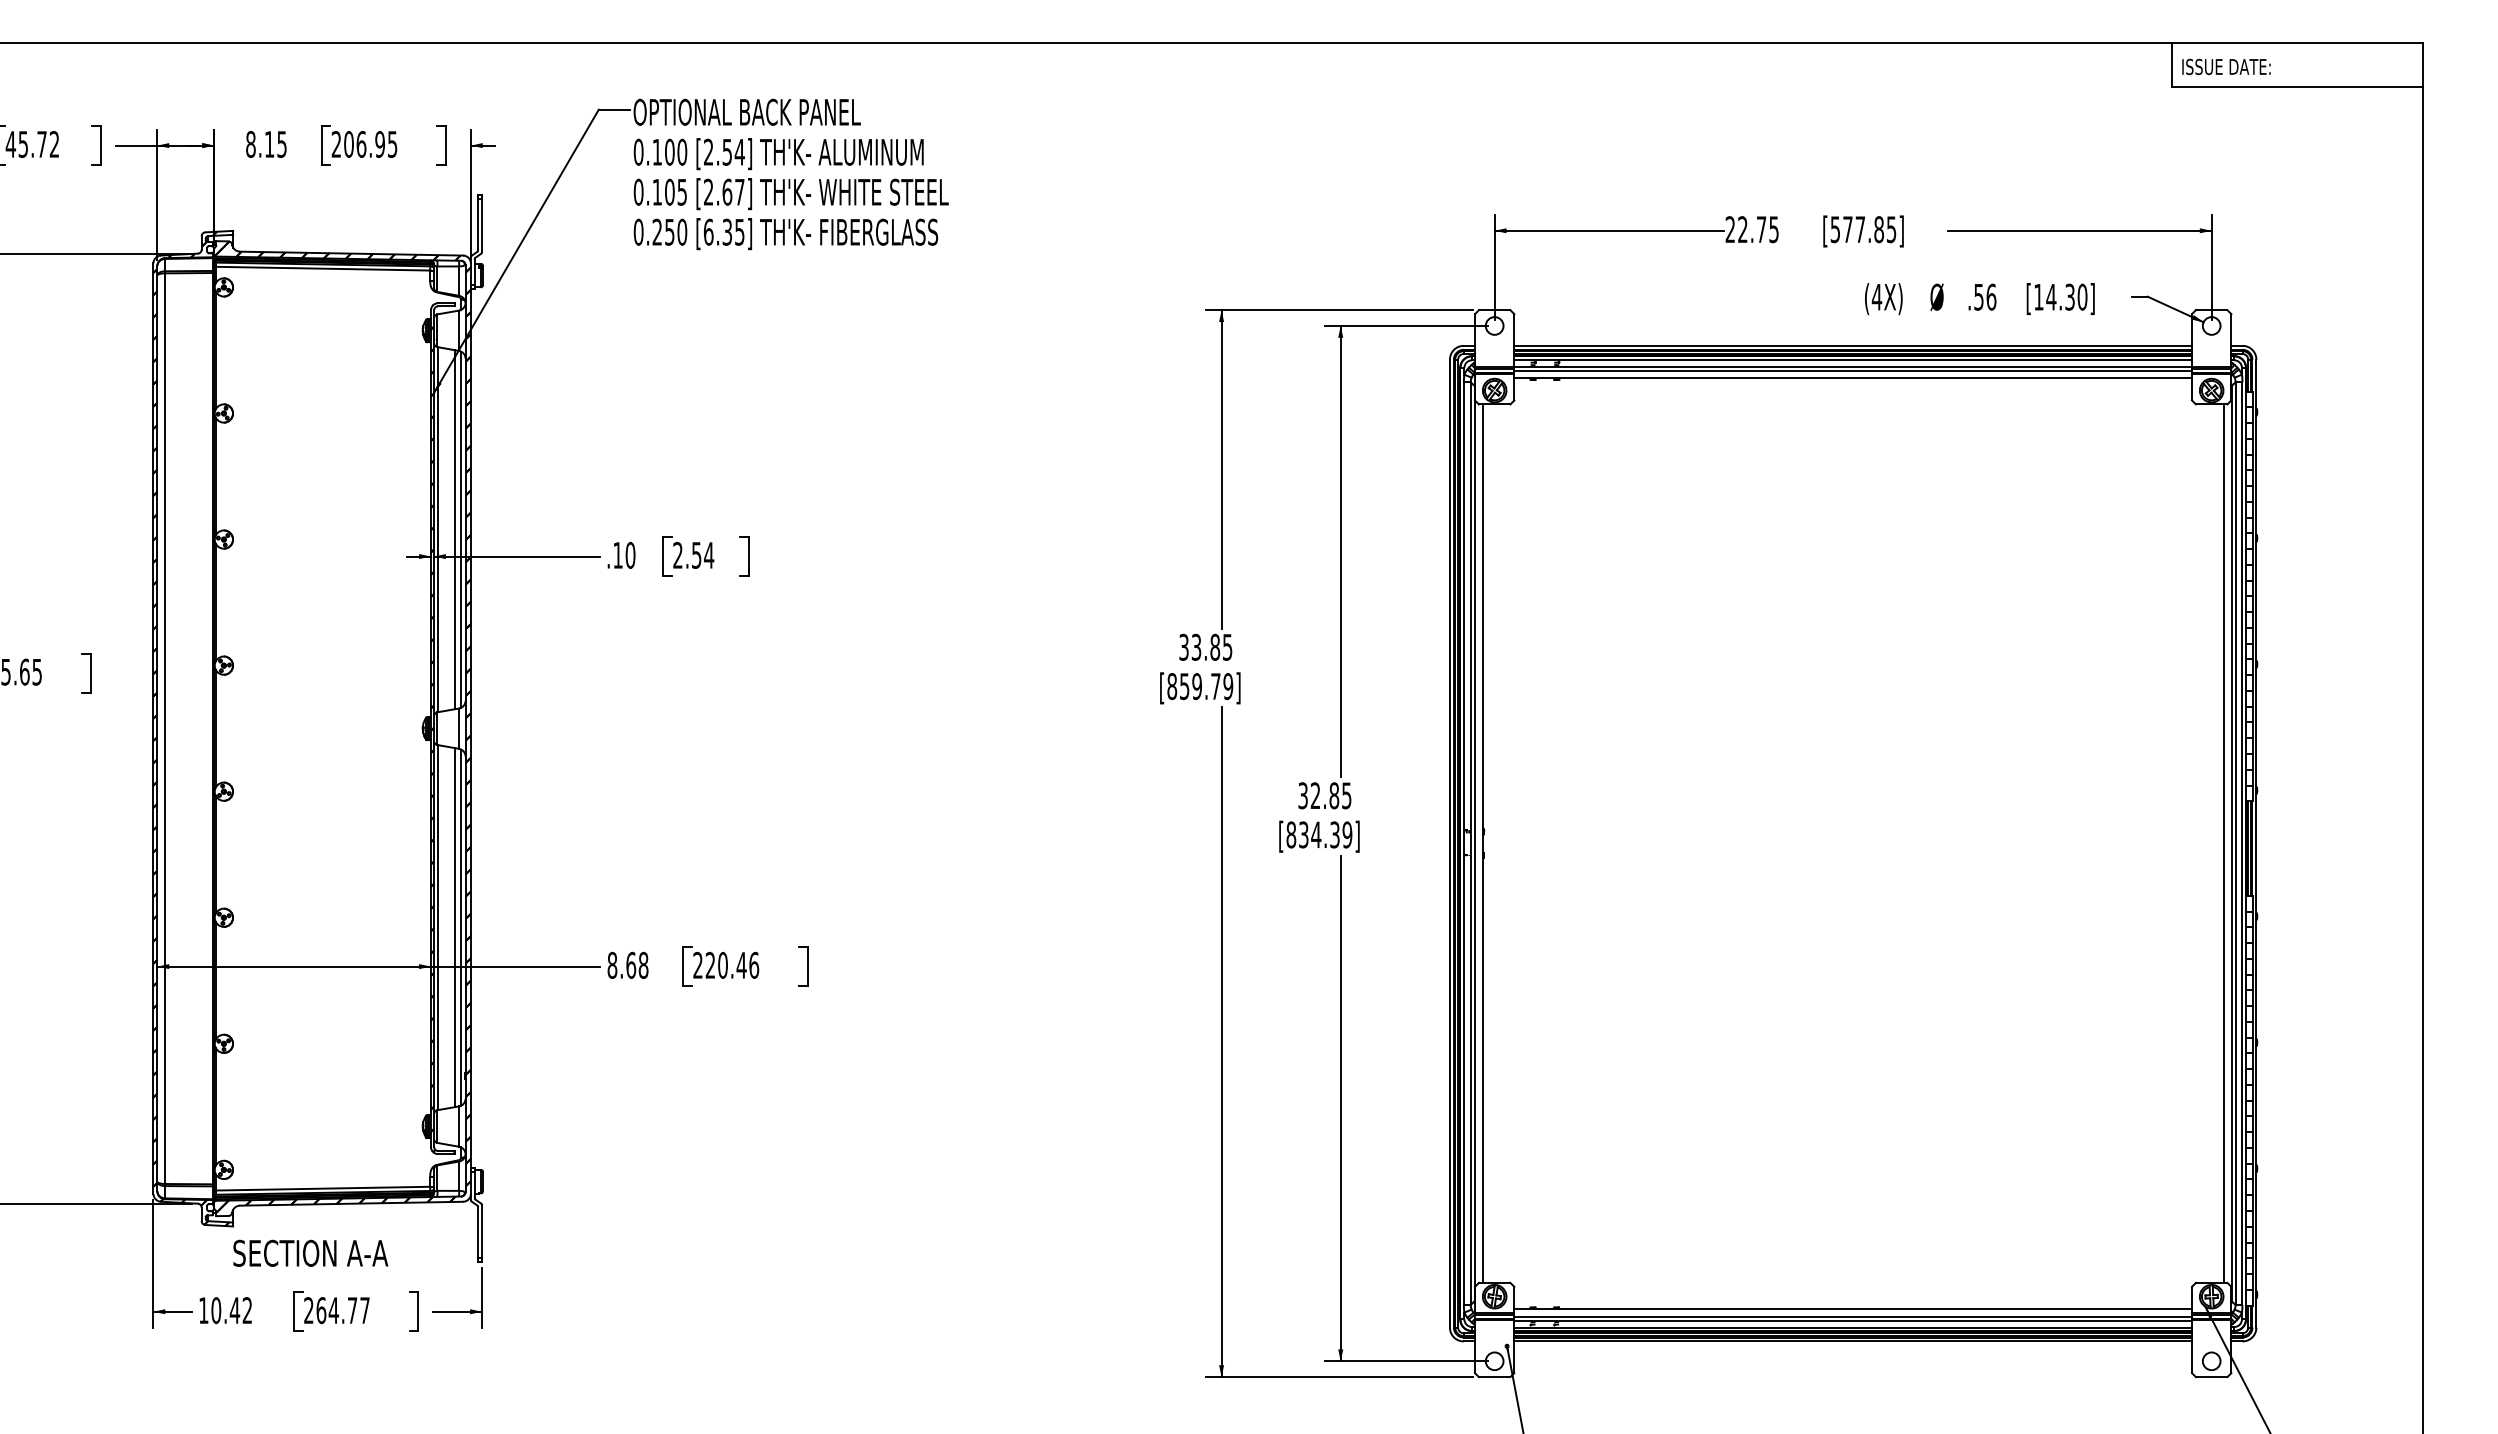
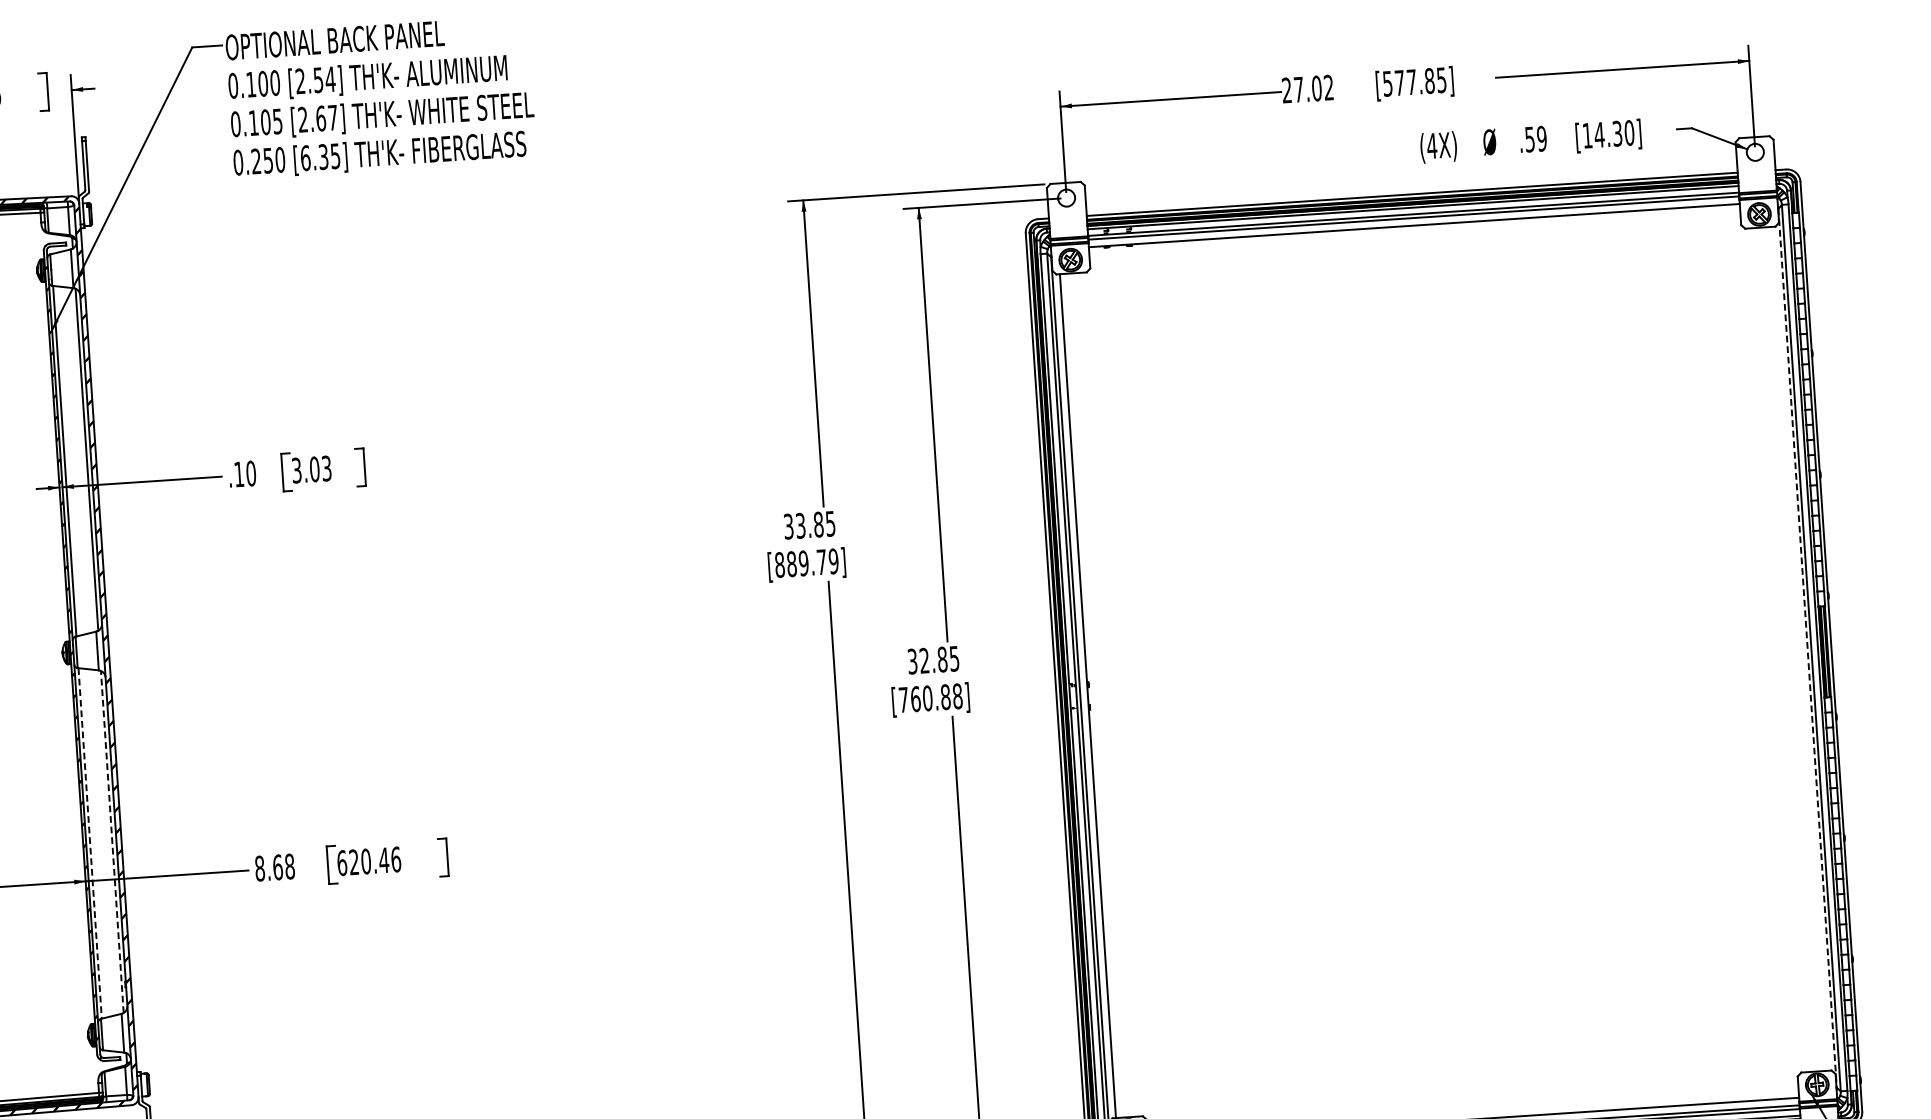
text: (1758, 229) -> (1313, 88), 22.75 -> 27.02
text: (1991, 296) -> (1541, 138), .56 -> .59
line: (454, 529) -> (80, 459), removed
text: (693, 554) -> (311, 468), 2.54 -> 3.03
text: (1184, 686) -> (791, 564), [859.79] -> [889.79]
text: (1319, 834) -> (930, 697), [834.39] -> [760.88]
line: (2223, 843) -> (1799, 648), removed
line: (2231, 843) -> (1807, 648), solid -> dashed
line: (454, 927) -> (105, 842), removed
line: (461, 927) -> (112, 841), solid -> dashed
line: (438, 928) -> (90, 844), solid -> dashed
text: (698, 964) -> (342, 862), 220.46 -> 620.46

